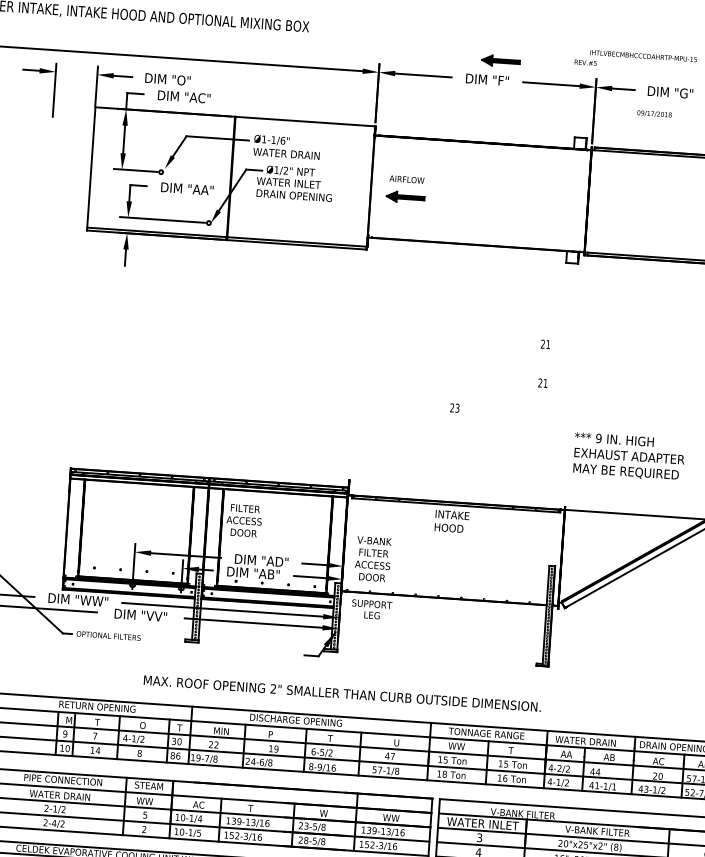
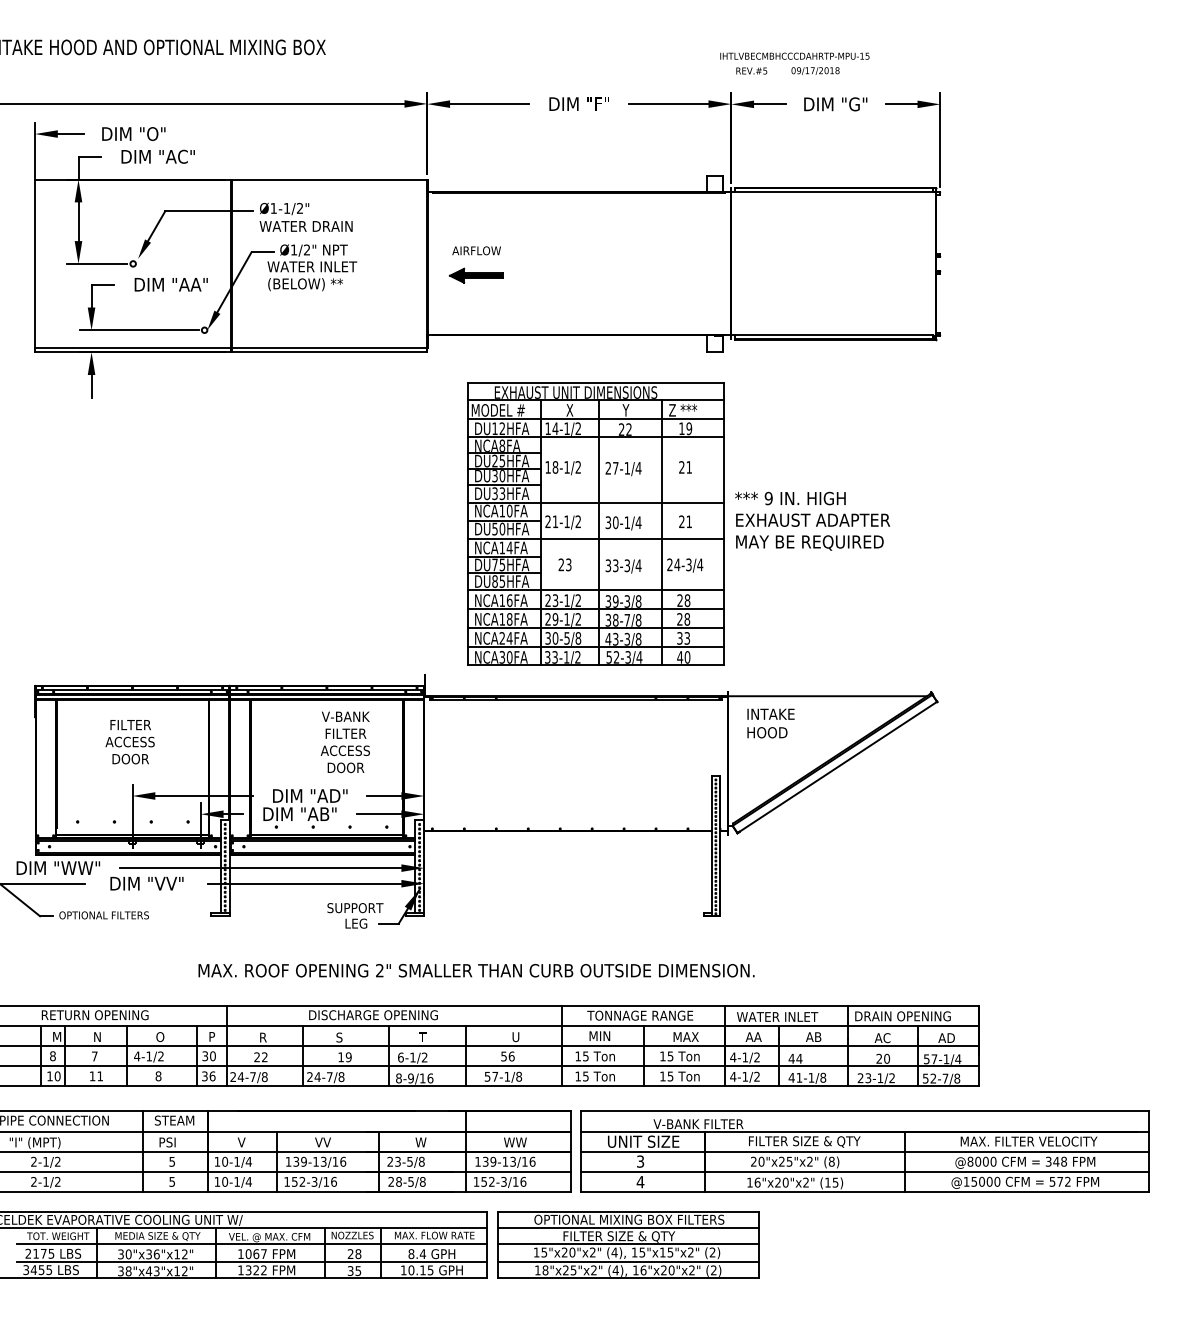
part: (501, 60) -> (596, 76), removed
text: (585, 62) -> (751, 70), moved
text: (654, 113) -> (815, 70), moved
text: (282, 140) -> (299, 208), Ø1-1/6" -> Ø1-1/2"
text: (293, 196) -> (320, 284), DRAIN OPENING -> (BELOW) **
part: (478, 380) -> (595, 523), added
text: (629, 456) -> (812, 520), moved
text: (243, 521) -> (129, 742), moved
text: (451, 521) -> (770, 723), moved
text: (372, 559) -> (344, 742), moved
text: (371, 609) -> (355, 915), moved
text: (342, 693) -> (476, 970), moved
text: (97, 722) -> (96, 1036), T -> N
text: (179, 727) -> (211, 1036), T -> P
text: (221, 731) -> (270, 1037), MIN -> R
text: (64, 734) -> (52, 1056), 9 -> 8
text: (270, 734) -> (339, 1037), P -> S
text: (603, 742) -> (803, 1016), WATER DRAIN -> WATER INLET
text: (456, 745) -> (599, 1035), WW -> MIN
text: (98, 750) -> (100, 1076), 14 -> 11
text: (517, 750) -> (685, 1036), T -> MAX
text: (321, 752) -> (412, 1057), 6-5/2 -> 6-1/2
text: (172, 755) -> (204, 1076), 86 -> 36
text: (389, 756) -> (507, 1056), 47 -> 56
text: (196, 758) -> (237, 1077), 19-7/8 -> 24-7/8
text: (261, 762) -> (329, 1077), 24-6/8 -> 24-7/8
text: (558, 768) -> (744, 1057), 4-2/2 -> 4-1/2
text: (444, 774) -> (585, 1076), 18 -> 15
text: (505, 778) -> (670, 1076), 16 -> 15
text: (614, 786) -> (823, 1077), 41-1/1 -> 41-1/8
text: (640, 789) -> (860, 1078), 43-1/2 -> 23-1/2
text: (60, 796) -> (51, 1143), WATER DRAIN -> "I" (MPT)
text: (145, 801) -> (170, 1142), WW -> PSI
text: (198, 804) -> (245, 1142), AC -> V
text: (253, 808) -> (322, 1142), T -> VV
text: (53, 823) -> (45, 1181), 2-4/2 -> 2-1/2
text: (482, 823) -> (643, 1141), WATER INLET -> UNIT SIZE
text: (143, 829) -> (171, 1181), 2 -> 5
text: (597, 831) -> (804, 1141), V-BANK FILTER -> FILTER SIZE & QTY
text: (198, 832) -> (248, 1181), 10-1/5 -> 10-1/4

